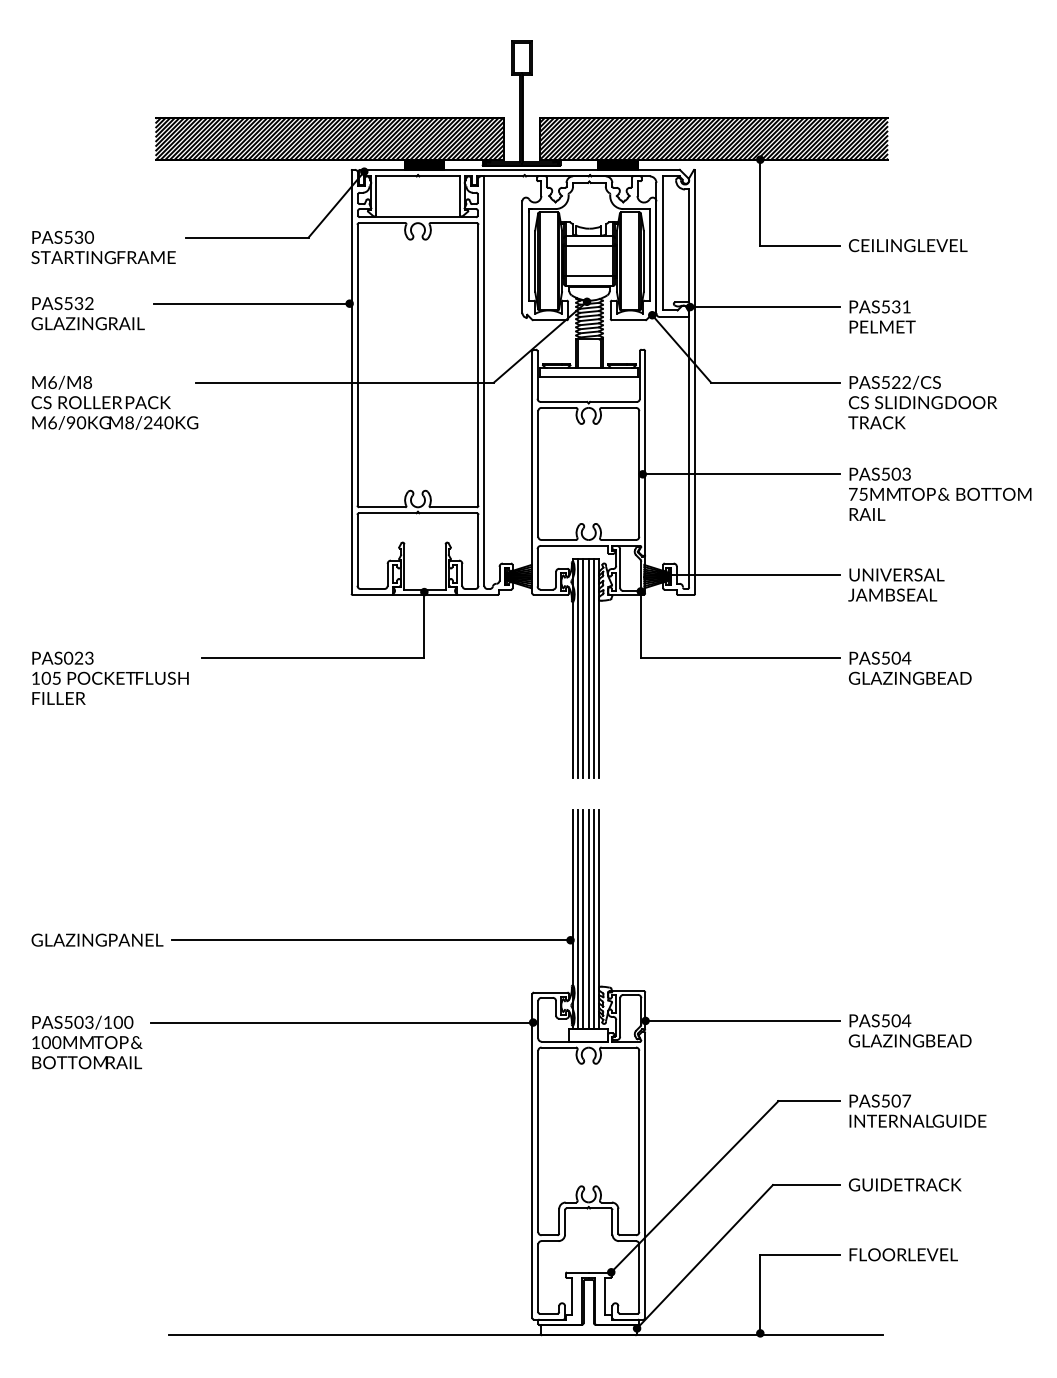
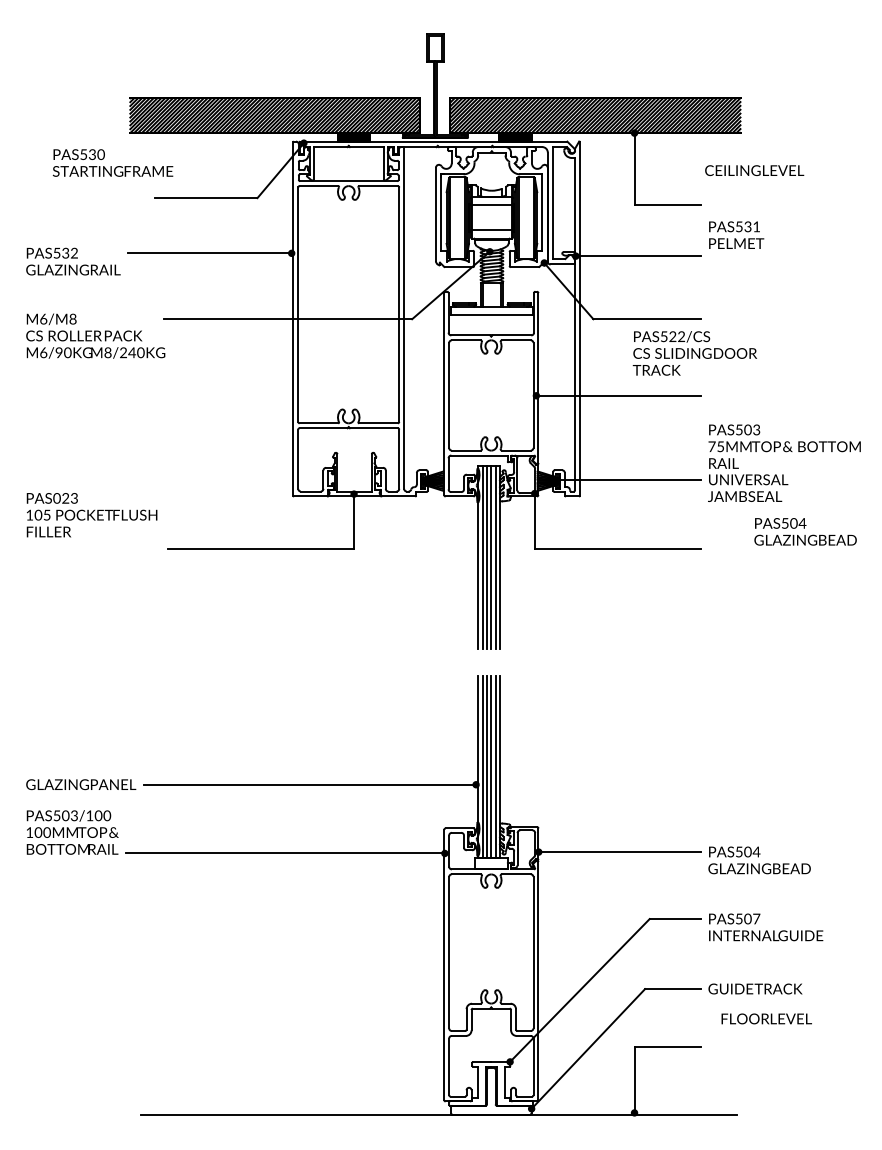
text: (908, 245) -> (754, 170), moved
text: (103, 247) -> (112, 163), moved
text: (882, 316) -> (736, 234), moved
text: (922, 402) -> (694, 353), moved
text: (940, 493) -> (784, 446), moved
text: (909, 667) -> (804, 531), moved
text: (110, 677) -> (92, 514), moved
text: (87, 1042) -> (72, 832), moved
text: (903, 1254) -> (766, 1018), moved

